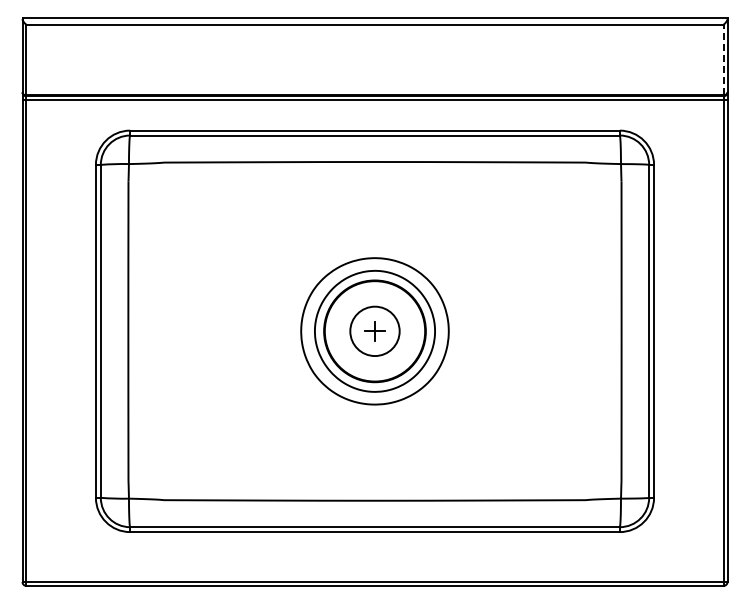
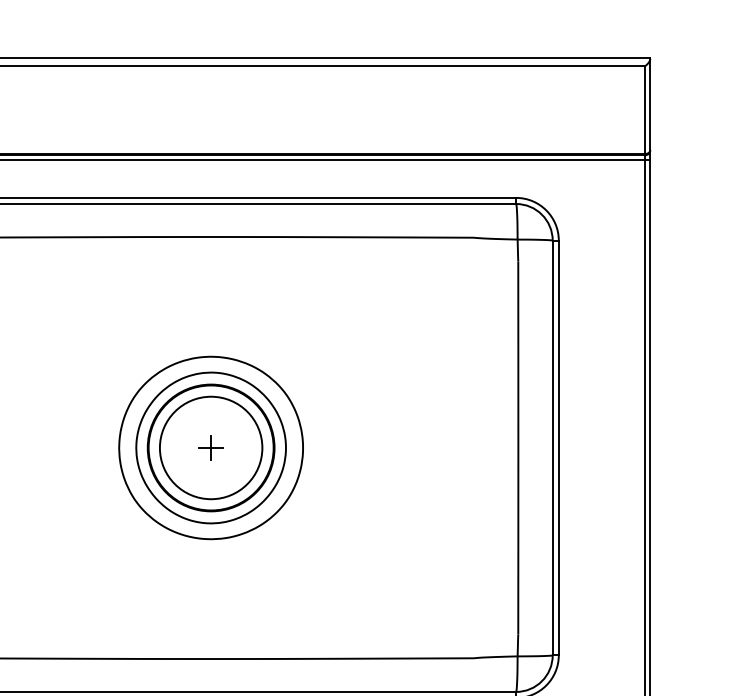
line: (723, 59) -> (645, 109), dashed -> solid
circle: (374, 331) -> (210, 448), size x1.67

